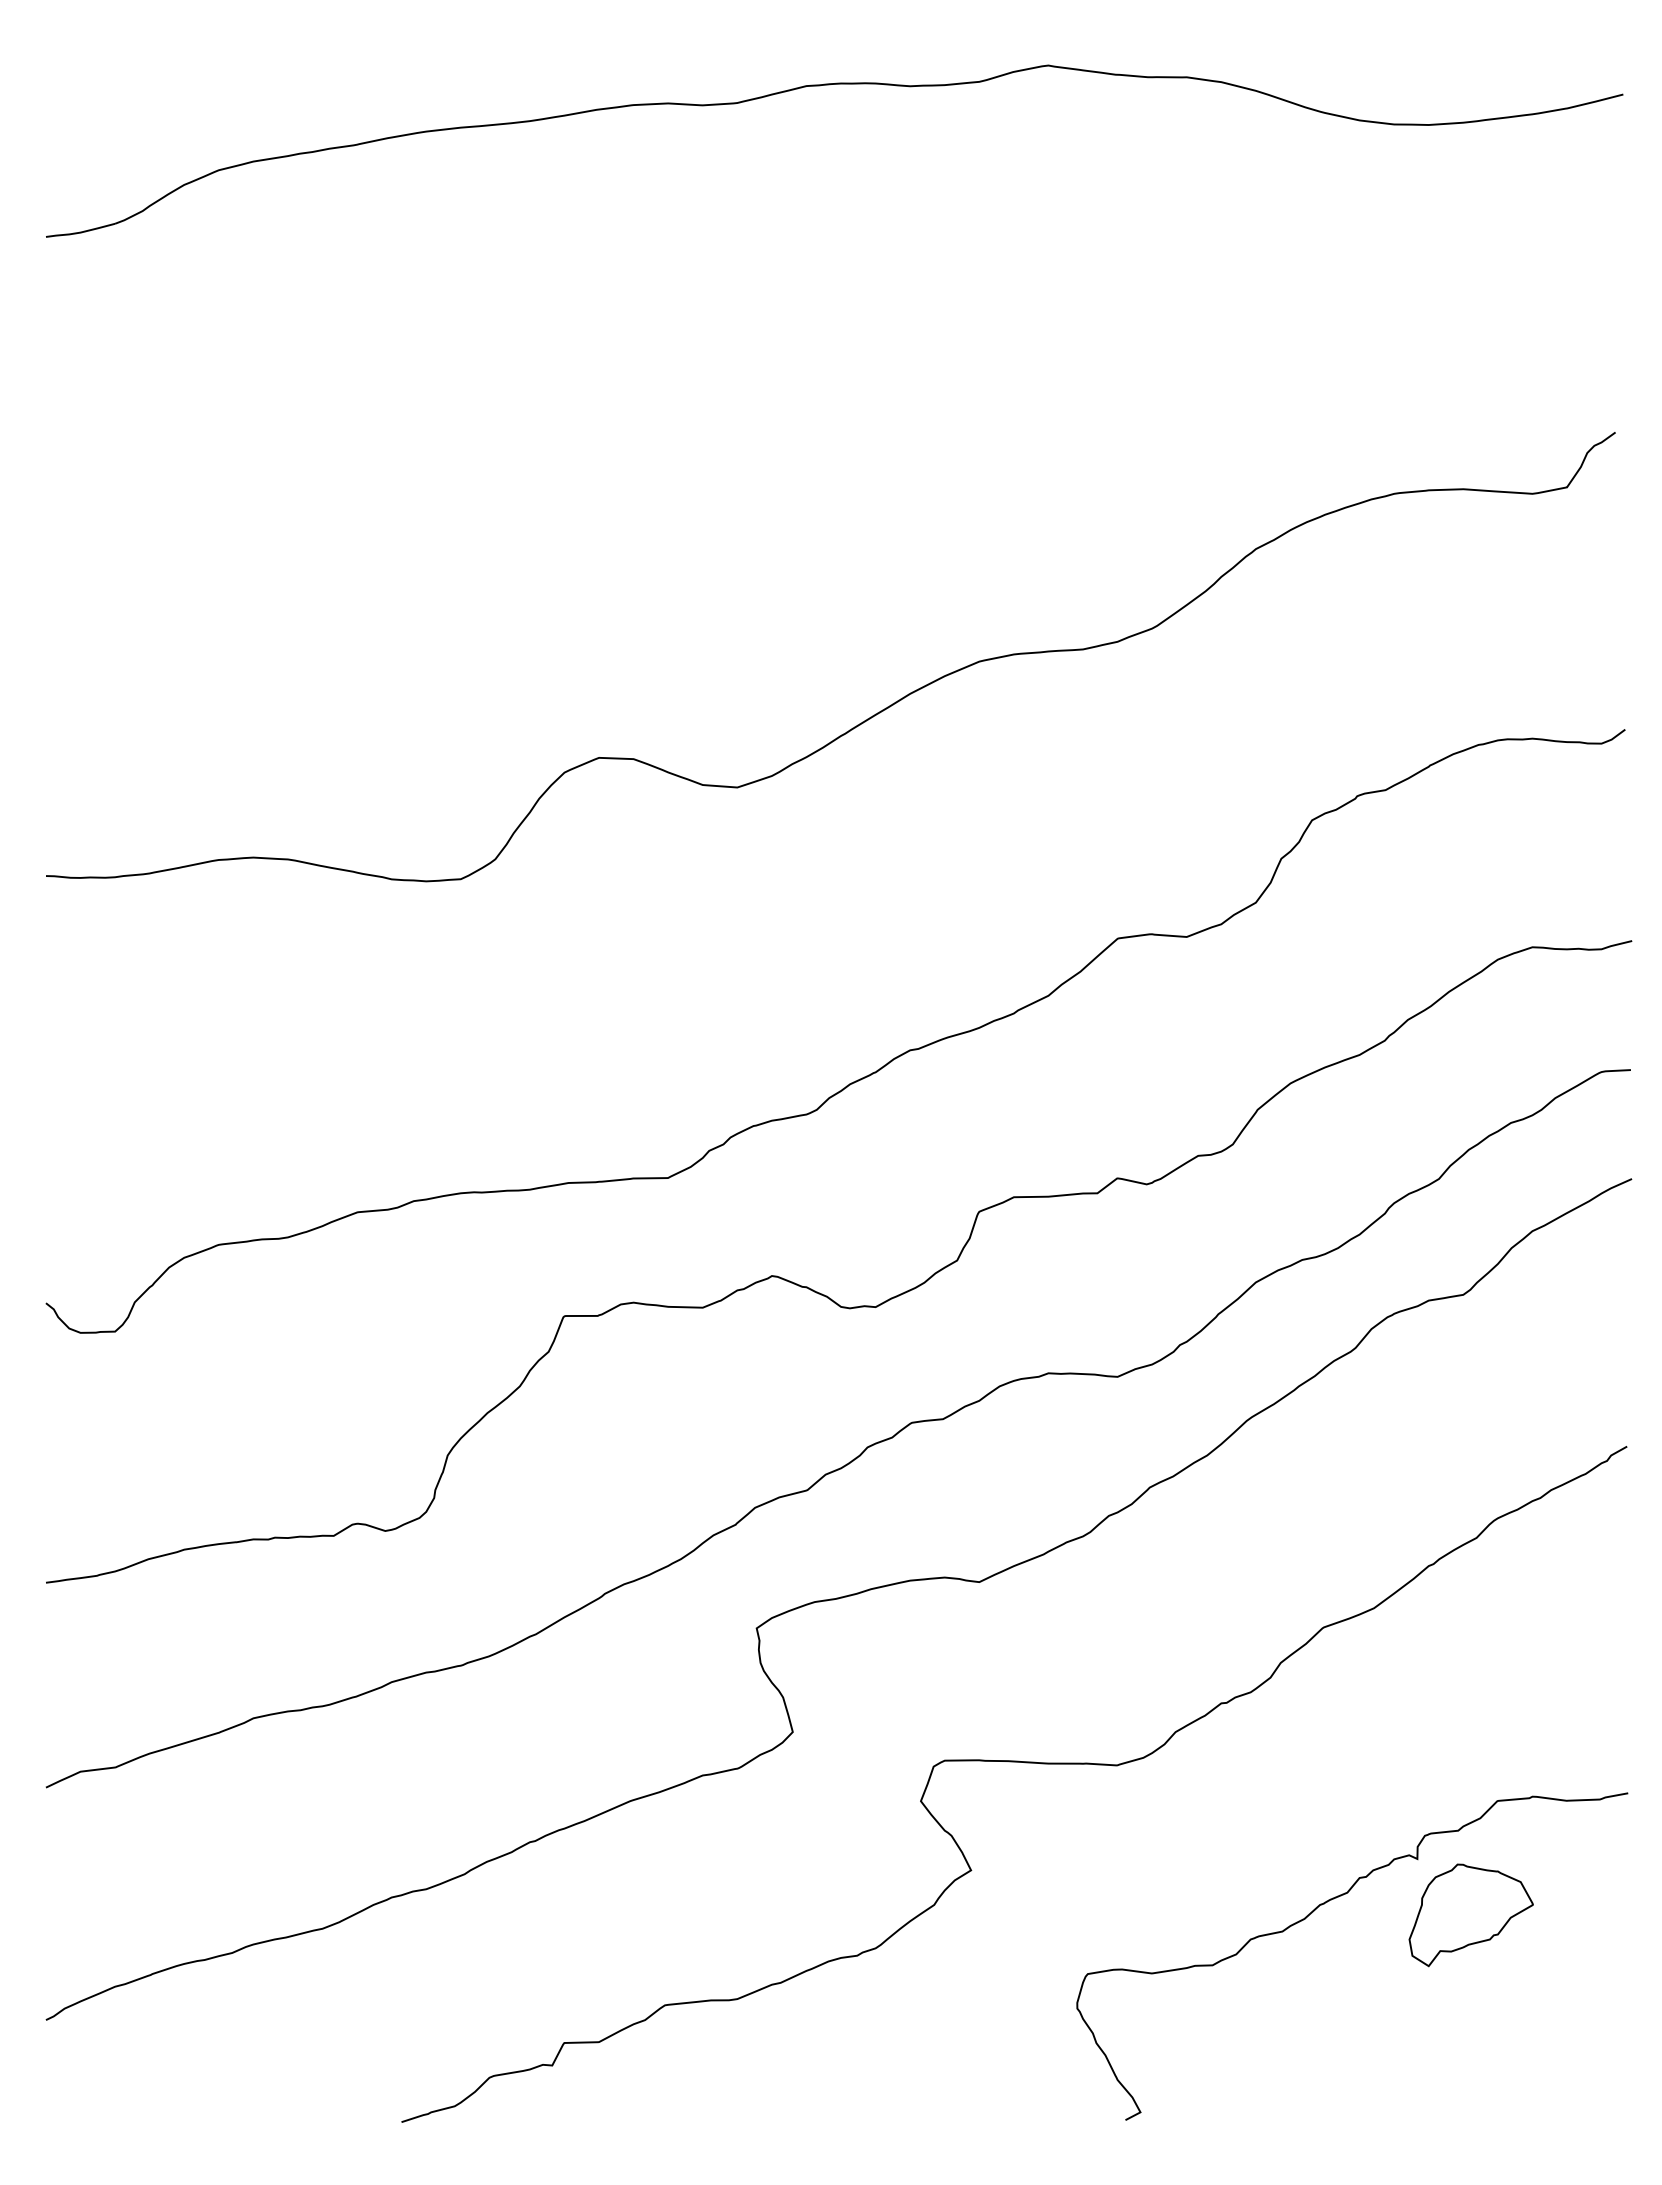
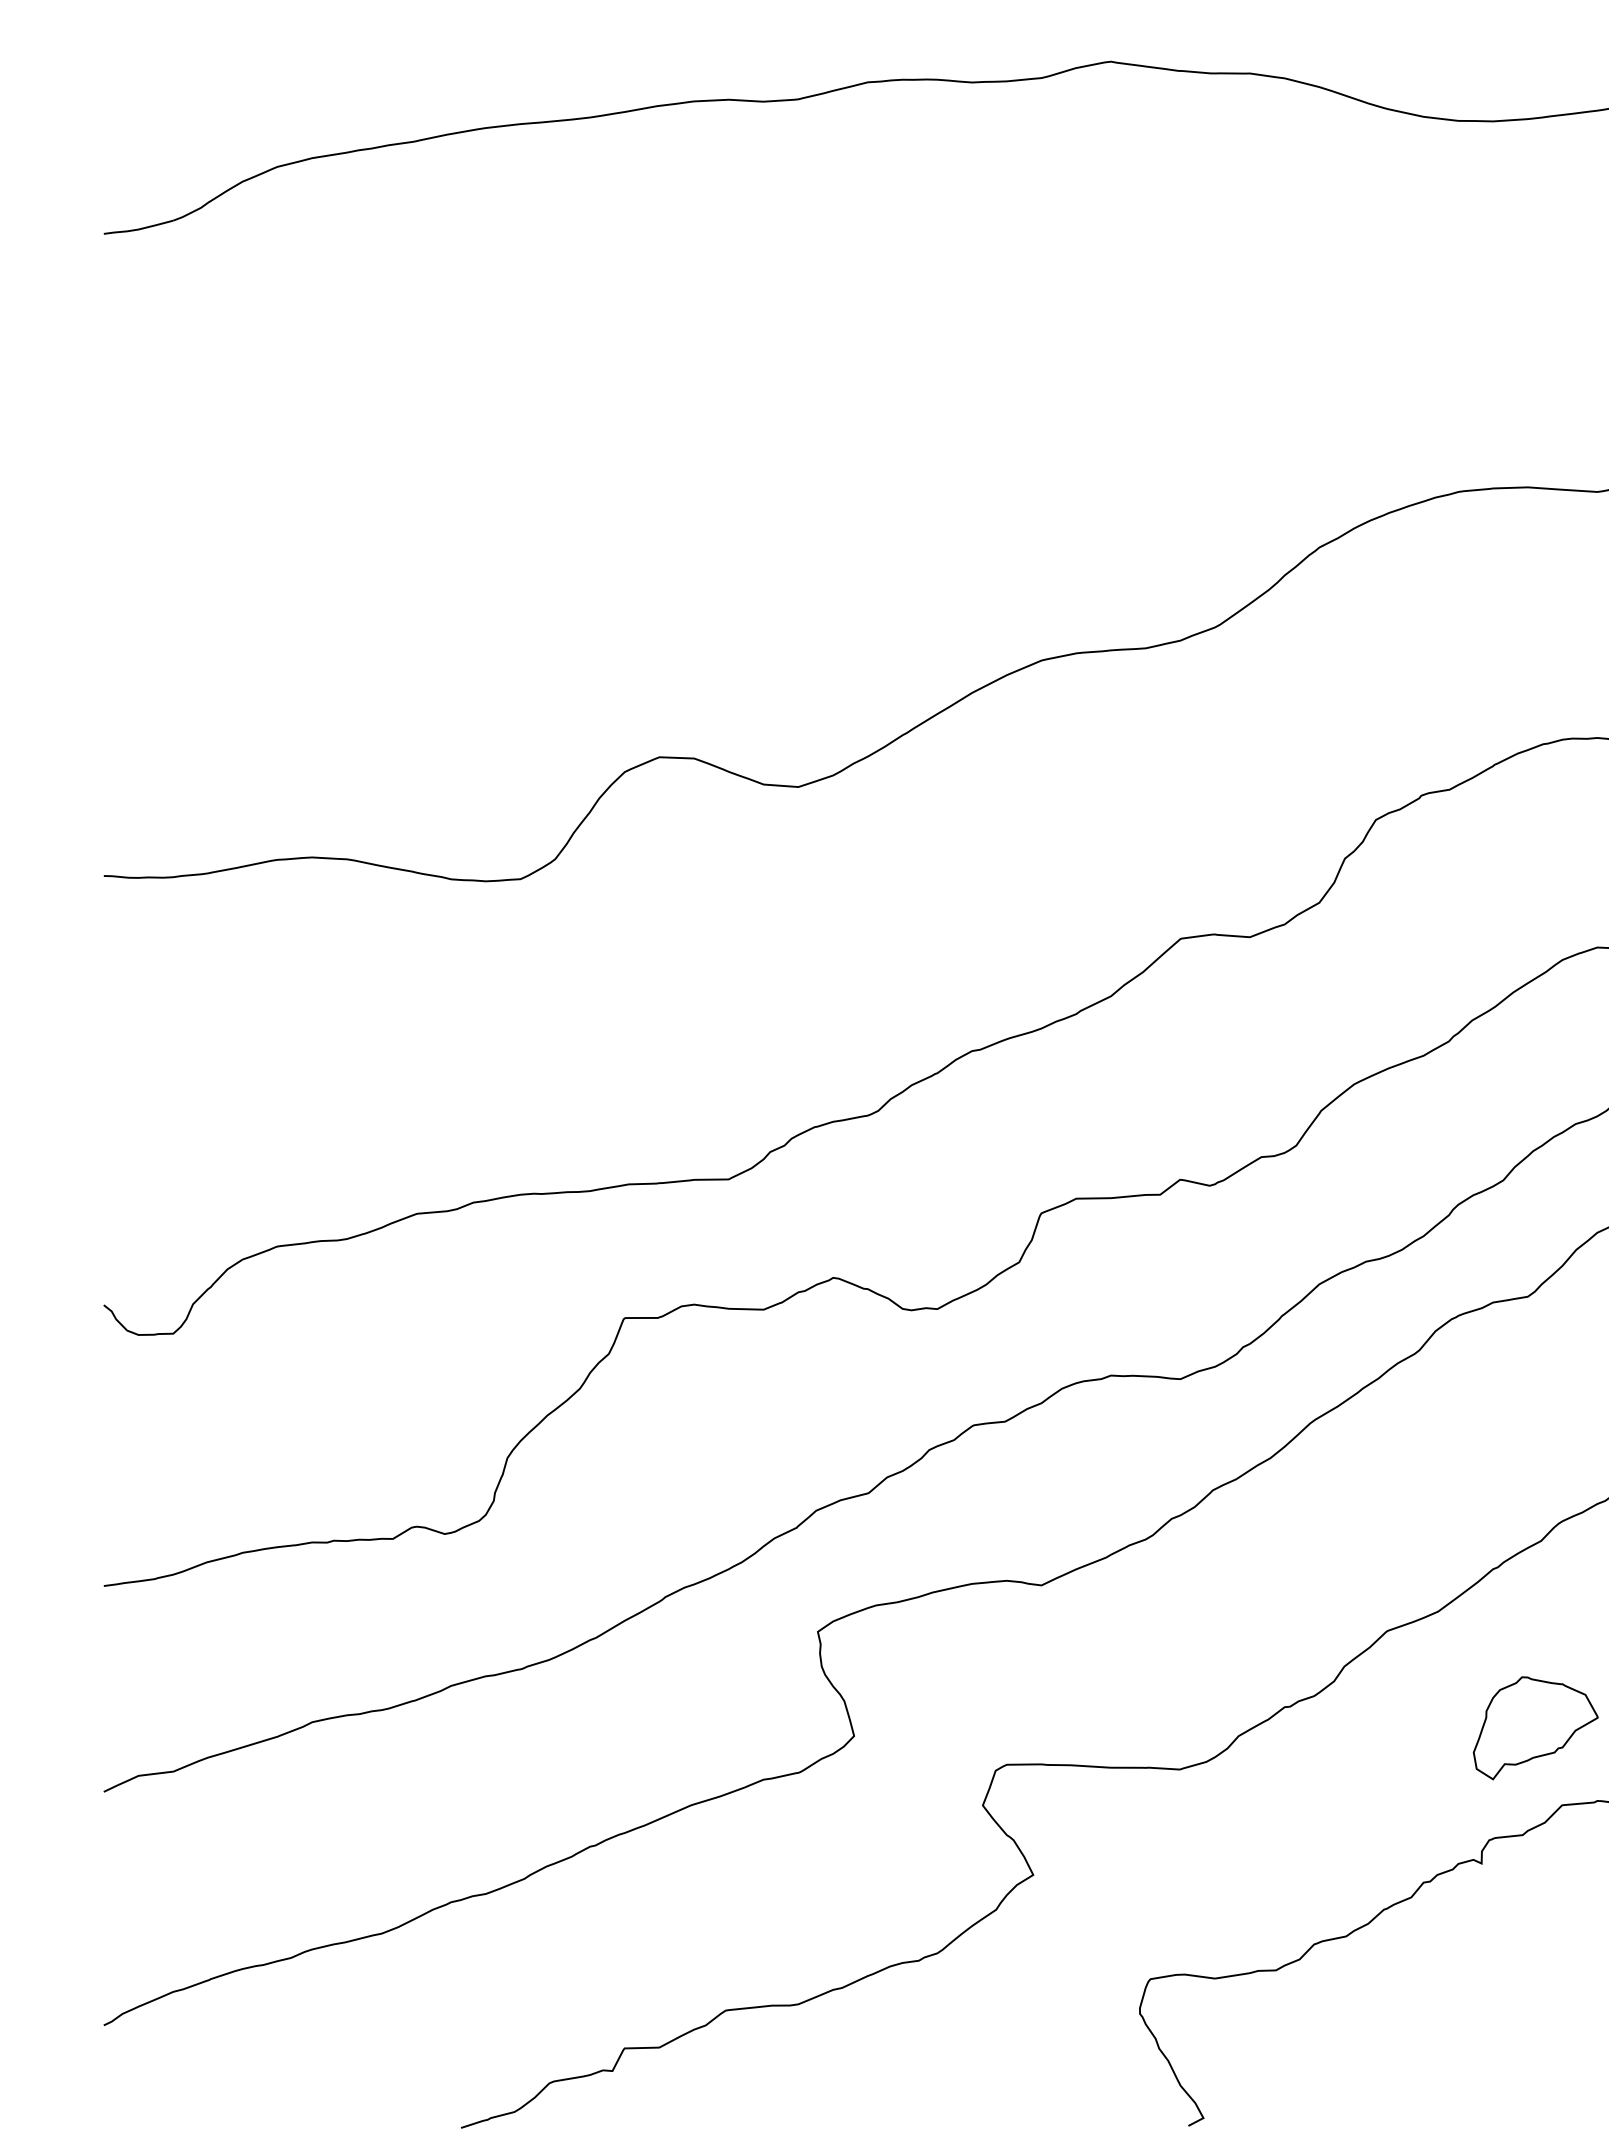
part: (1470, 1915) -> (1535, 1728), moved

